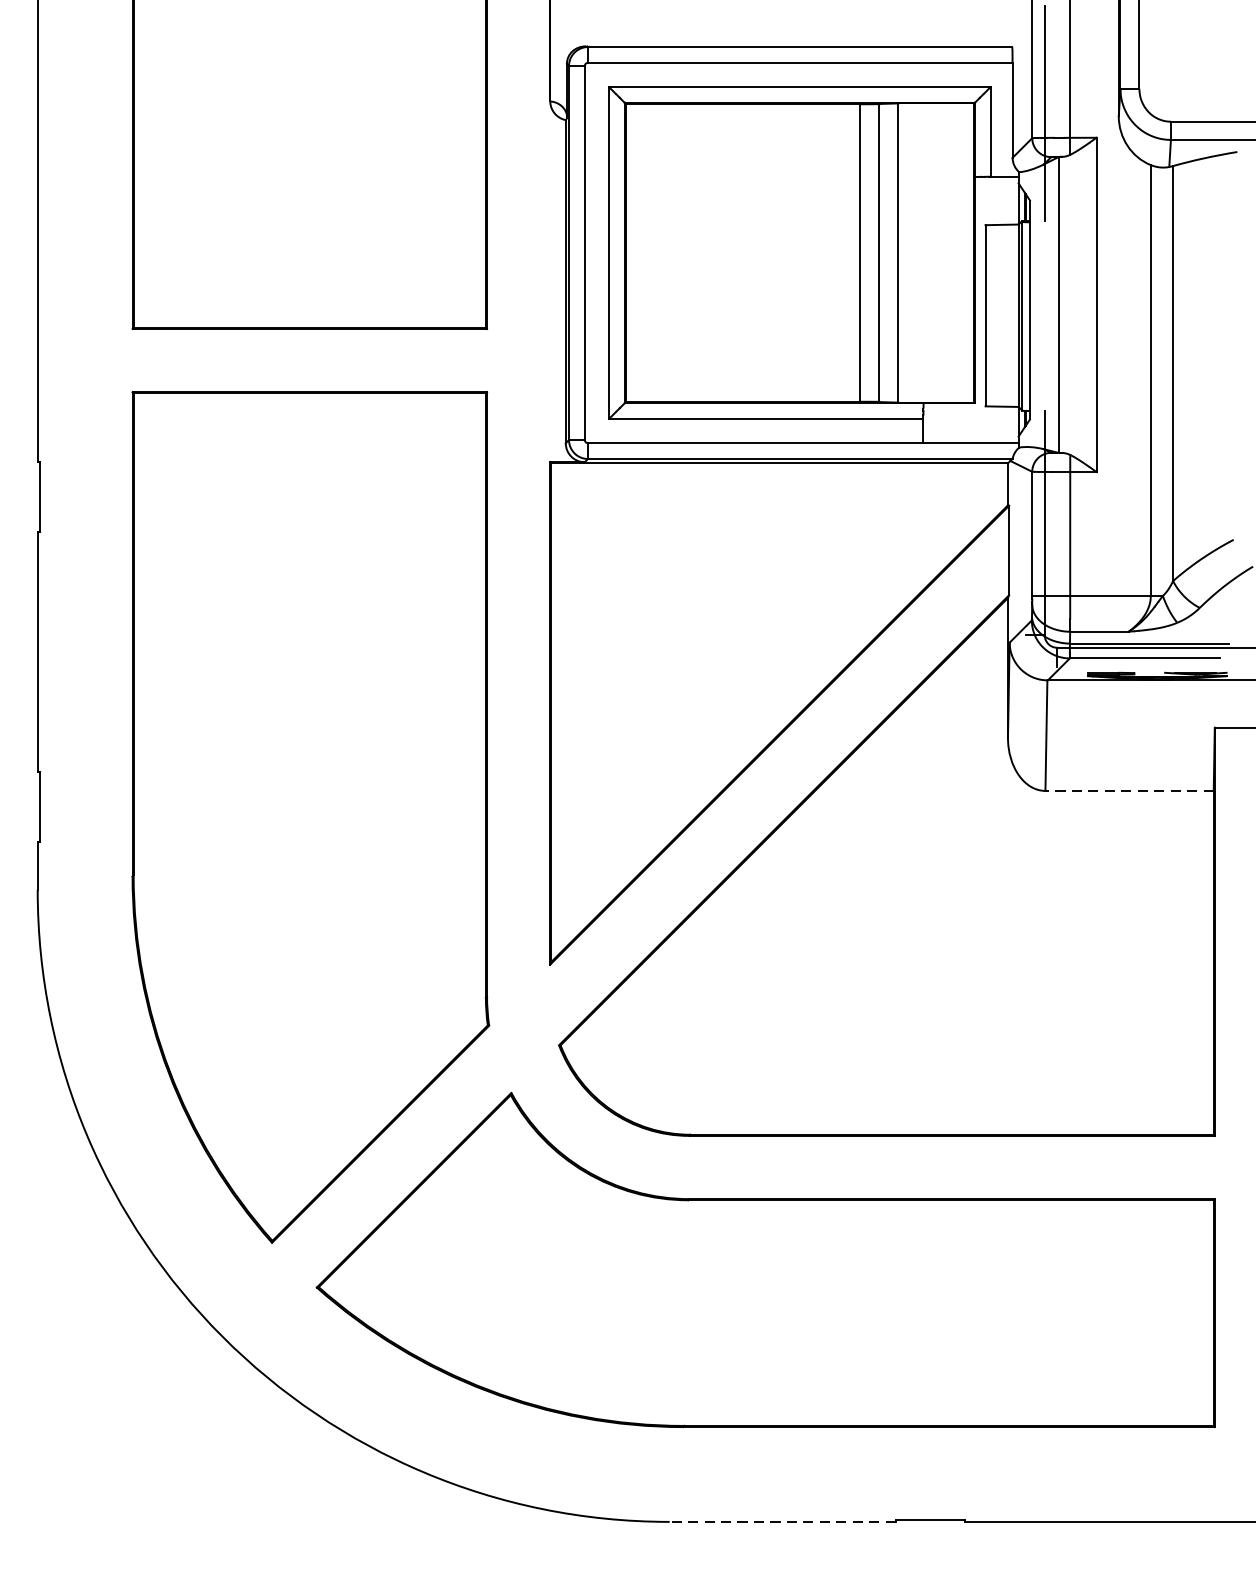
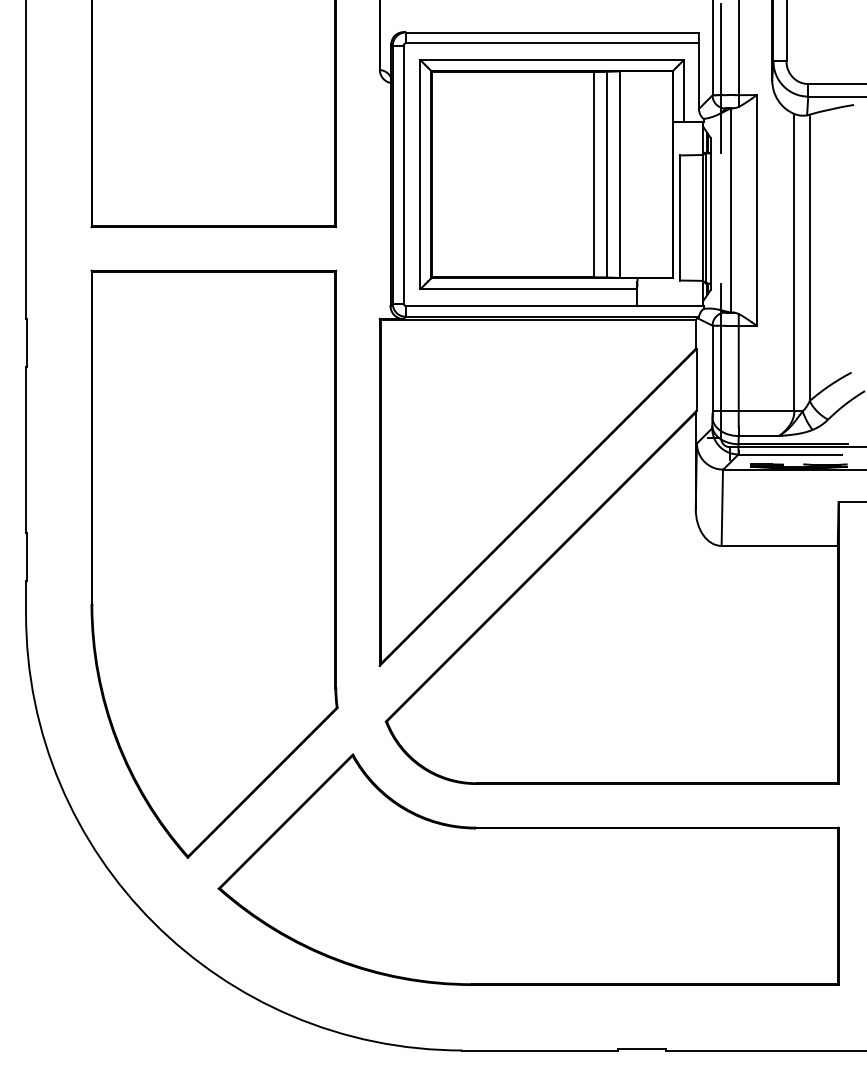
line: (1129, 790) -> (779, 545), dashed -> solid
line: (781, 1521) -> (539, 1050), dashed -> solid

